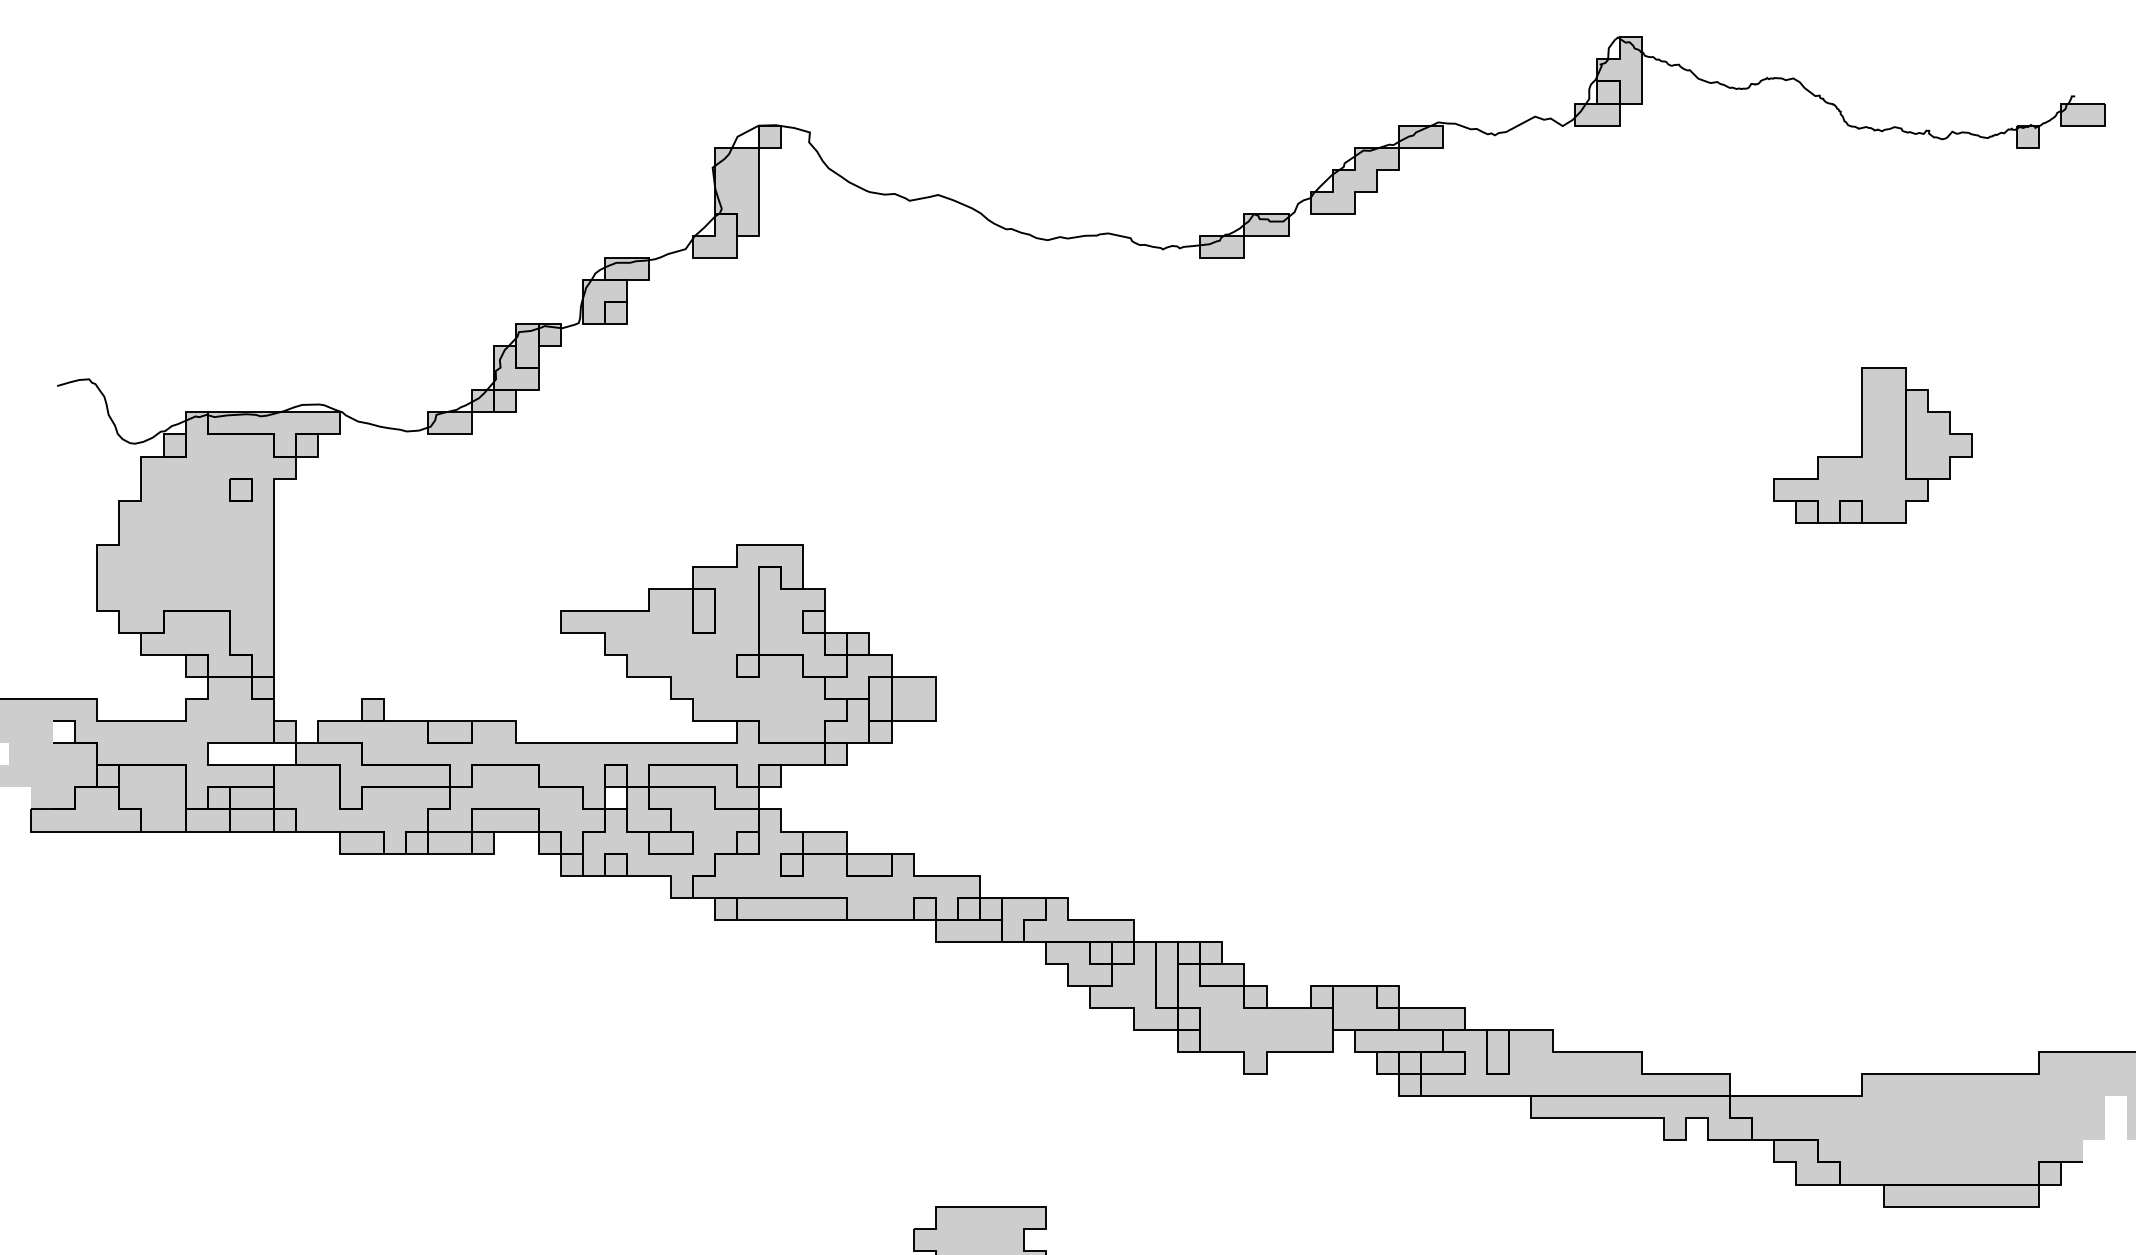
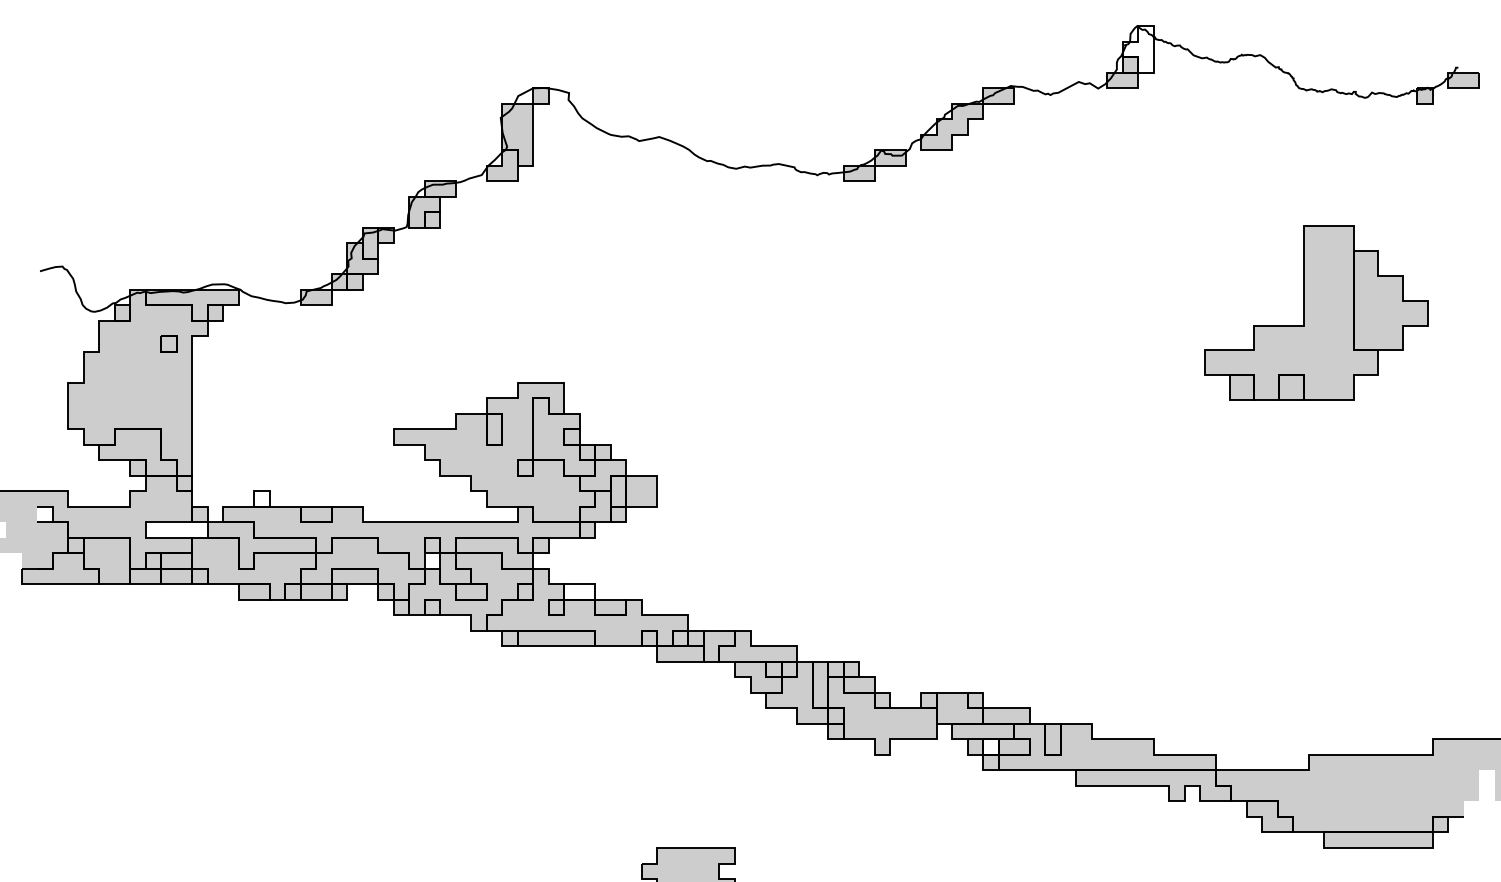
fill: (1618, 70) -> (1137, 49), removed
part: (1873, 444) -> (1316, 312), size x1.6
fill: (372, 709) -> (261, 498), removed
fill: (824, 841) -> (579, 591), removed
fill: (1409, 1062) -> (990, 746), removed

